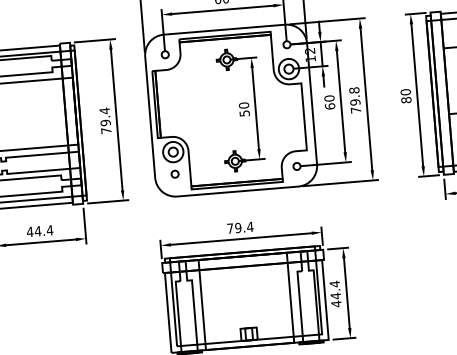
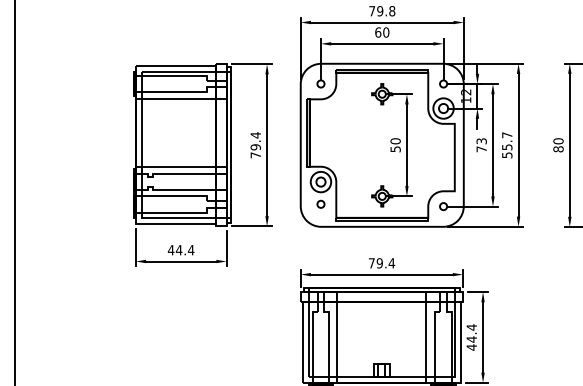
text: (355, 100) -> (507, 145), 79.8 -> 55.7
text: (329, 102) -> (481, 145), 60 -> 73

